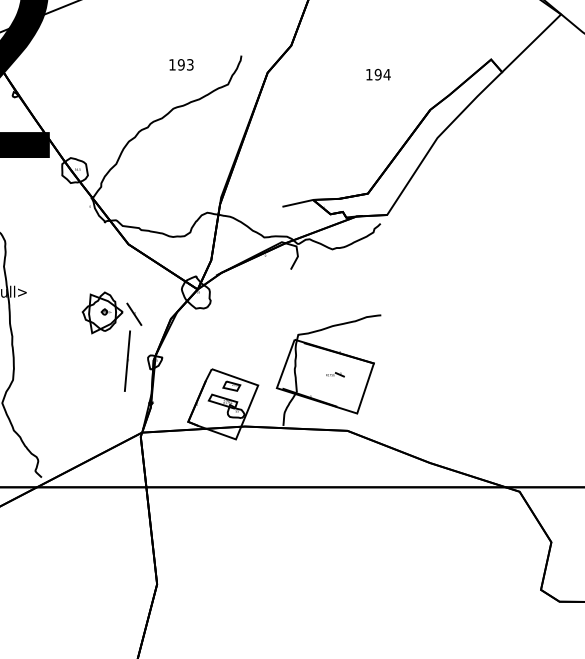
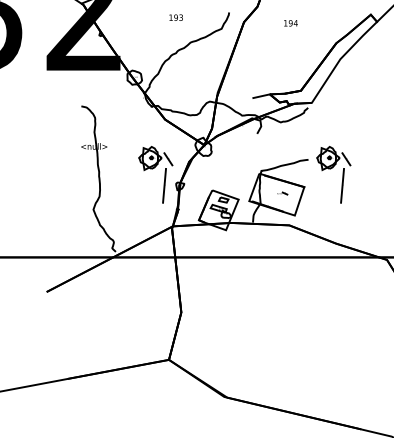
text: (180, 64) -> (175, 17), moved
text: (377, 75) -> (290, 23), moved
part: (425, 341) -> (333, 174), added

